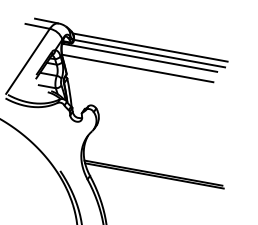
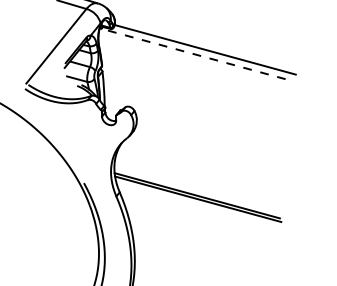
line: (150, 47) -> (206, 42), removed
line: (139, 57) -> (192, 53), solid -> dashed
line: (137, 68) -> (188, 66), removed

